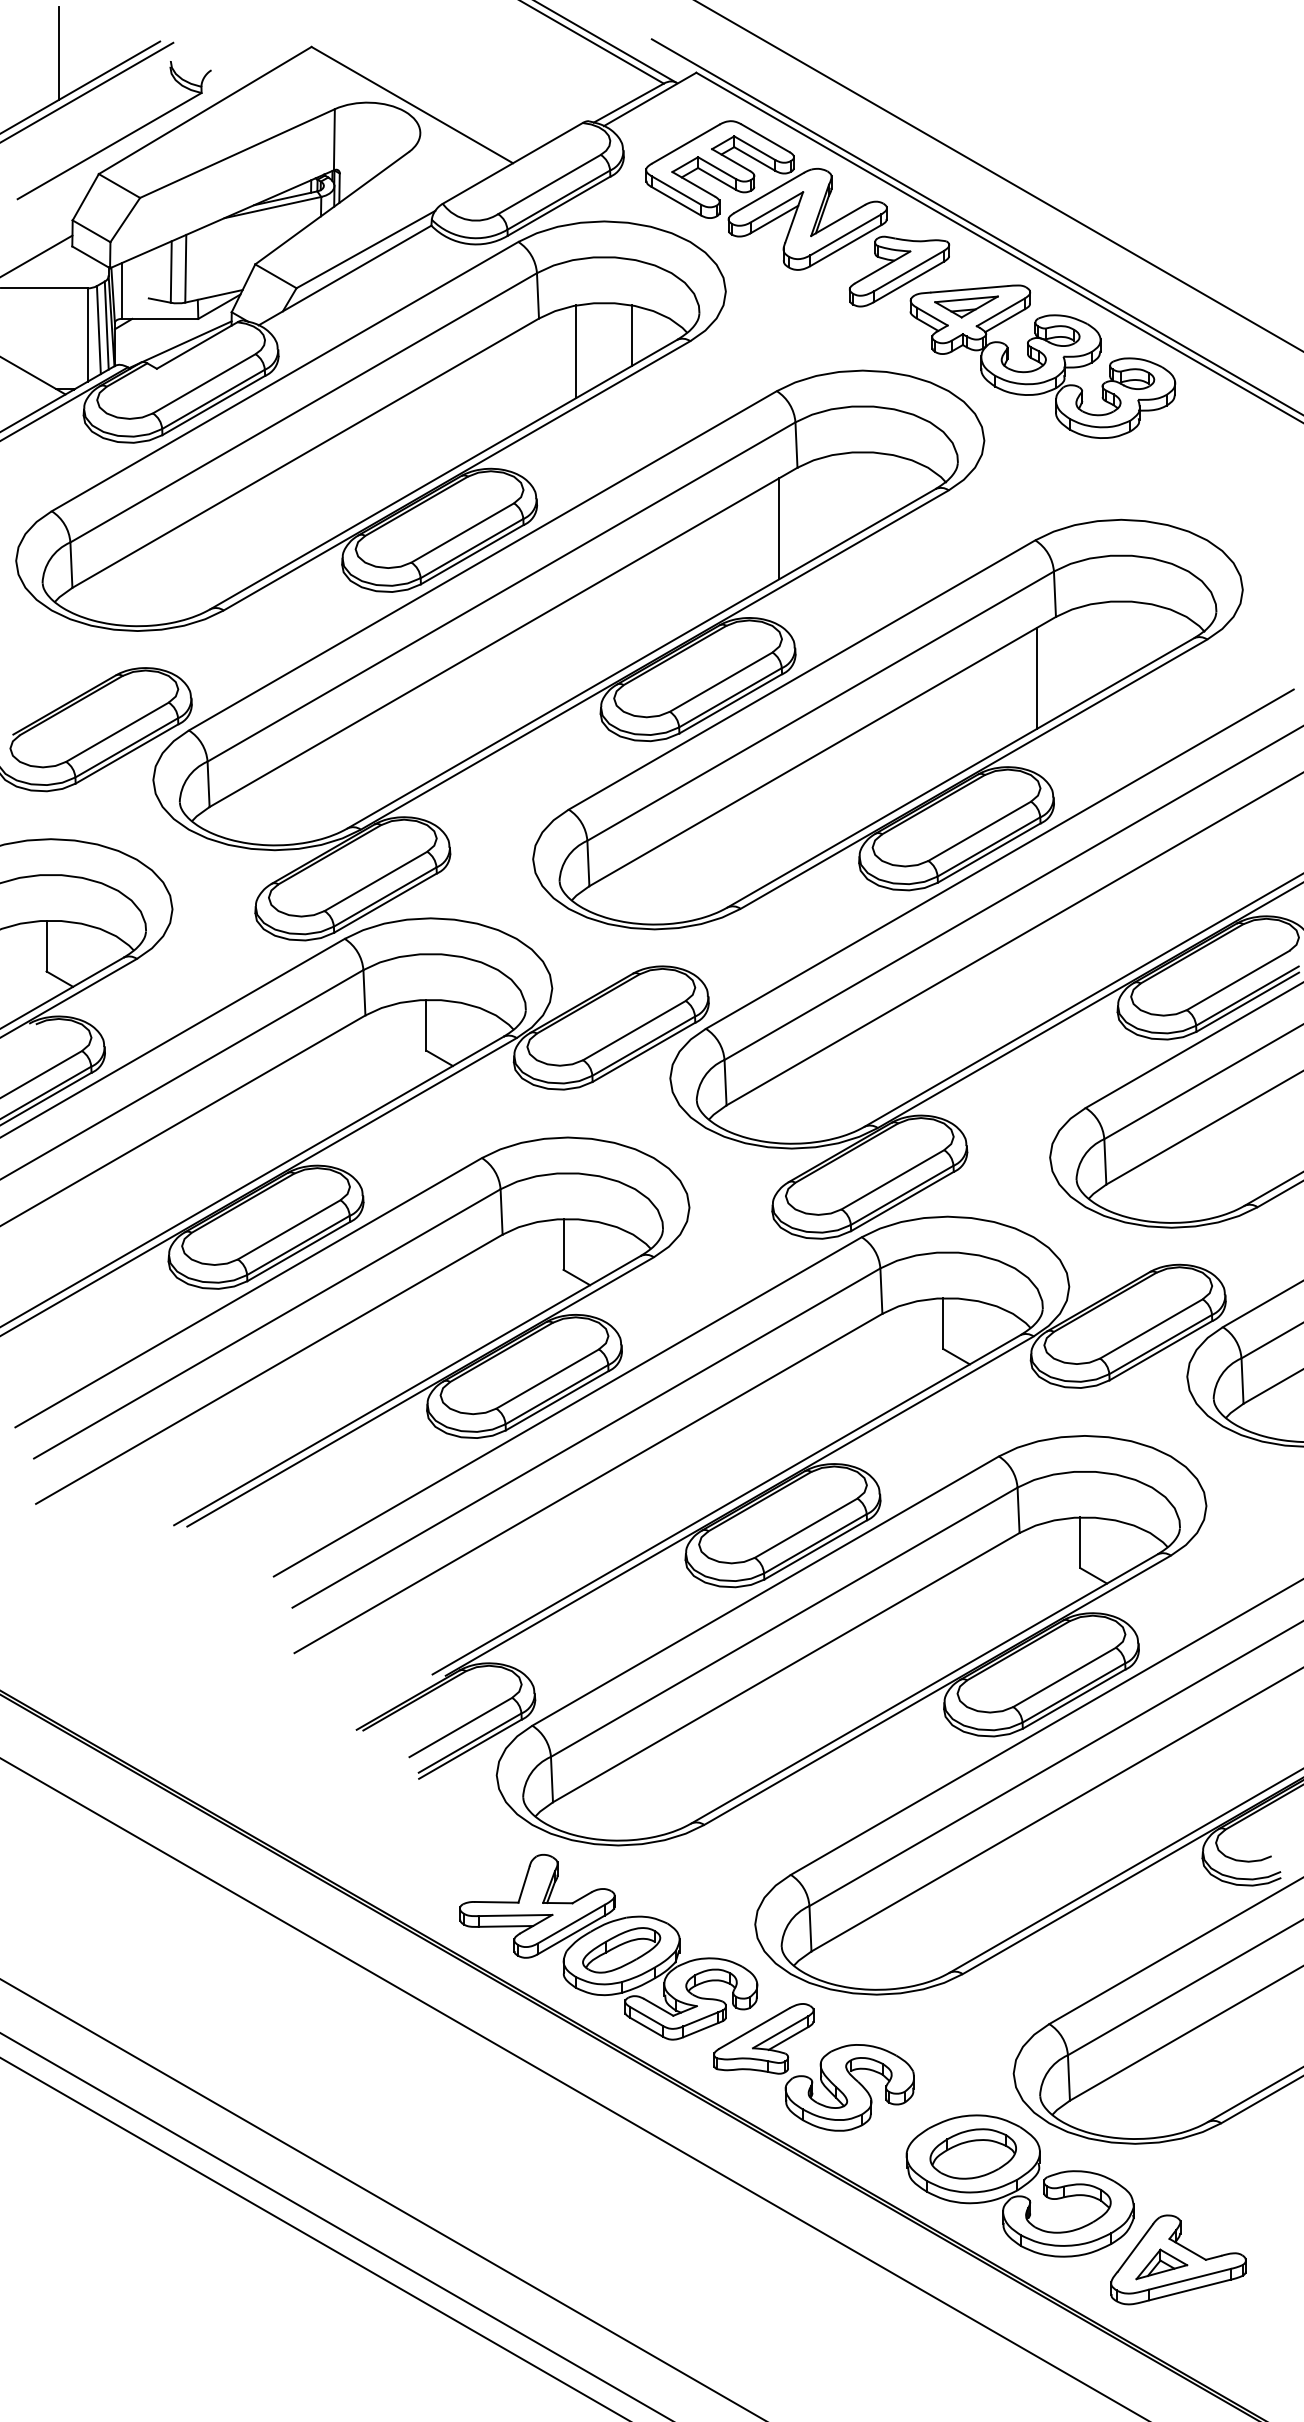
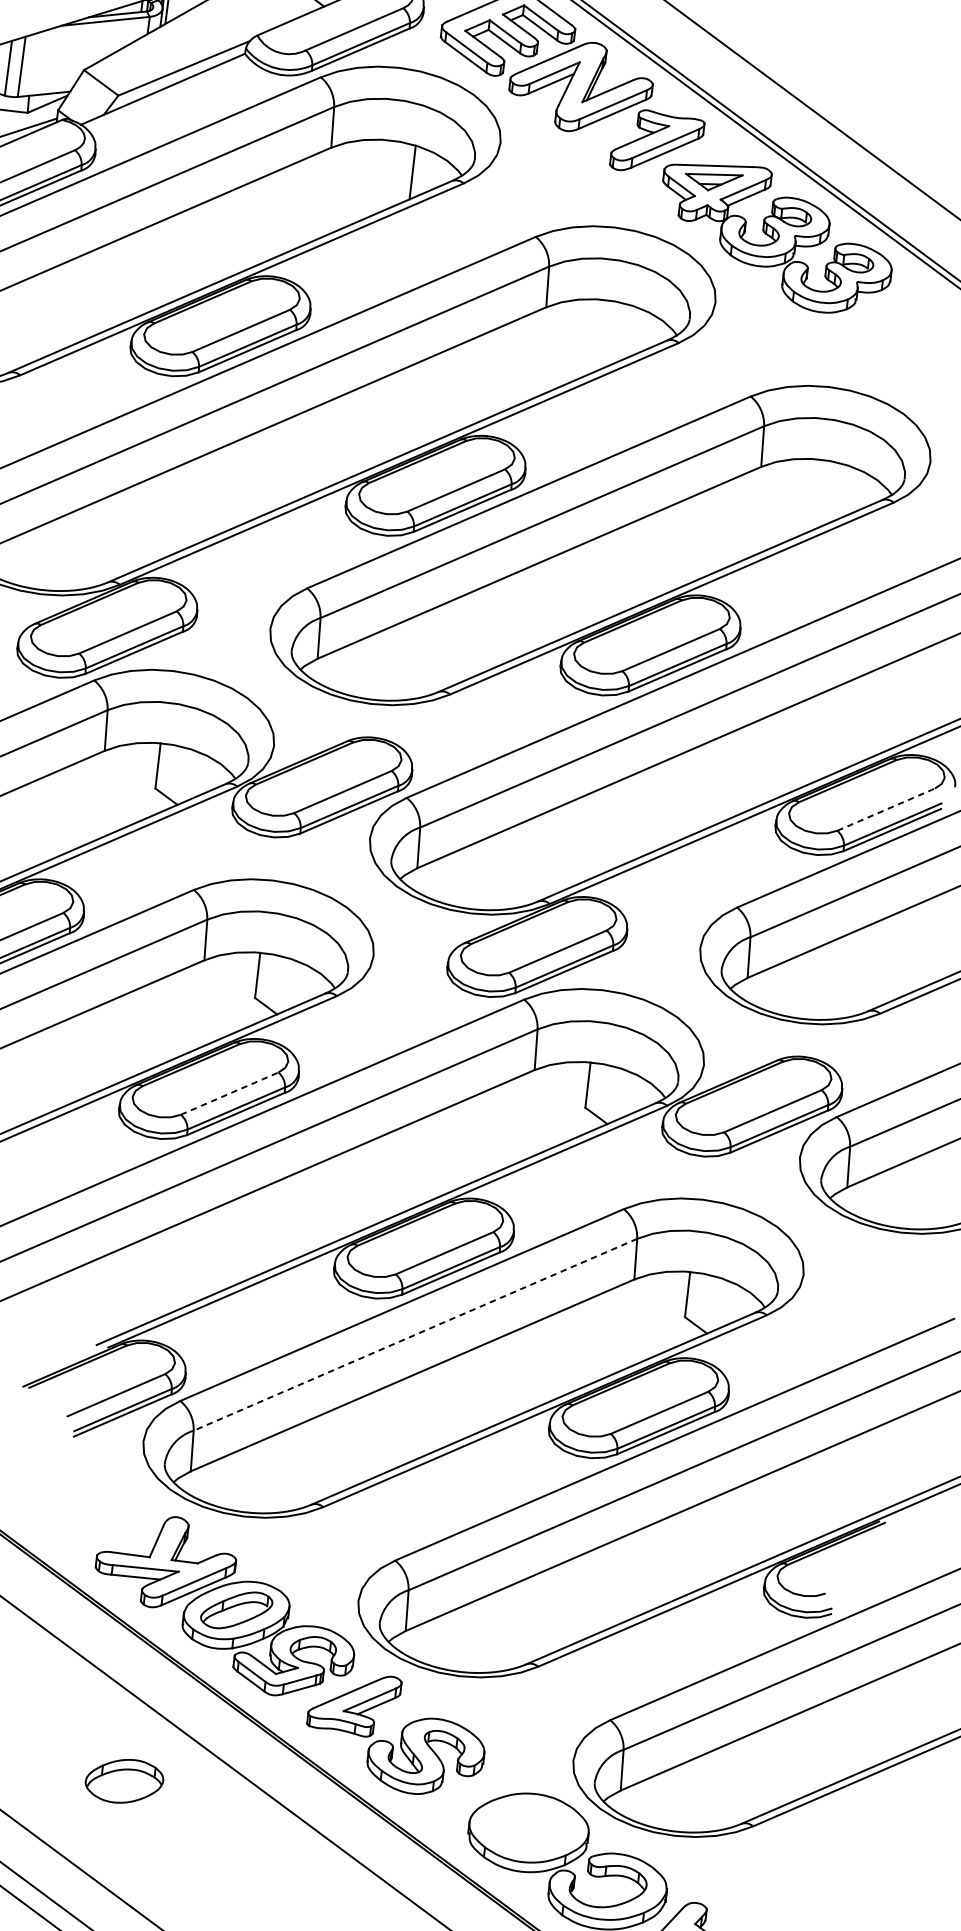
line: (576, 351) -> (361, 180), removed
line: (778, 528) -> (523, 359), removed
line: (1037, 677) -> (738, 518), removed
line: (1238, 980) -> (886, 809), solid -> dashed
line: (548, 1378) -> (230, 1093), solid -> dashed
line: (783, 1622) -> (414, 1334), solid -> dashed
part: (972, 2153) -> (123, 1780), moved

